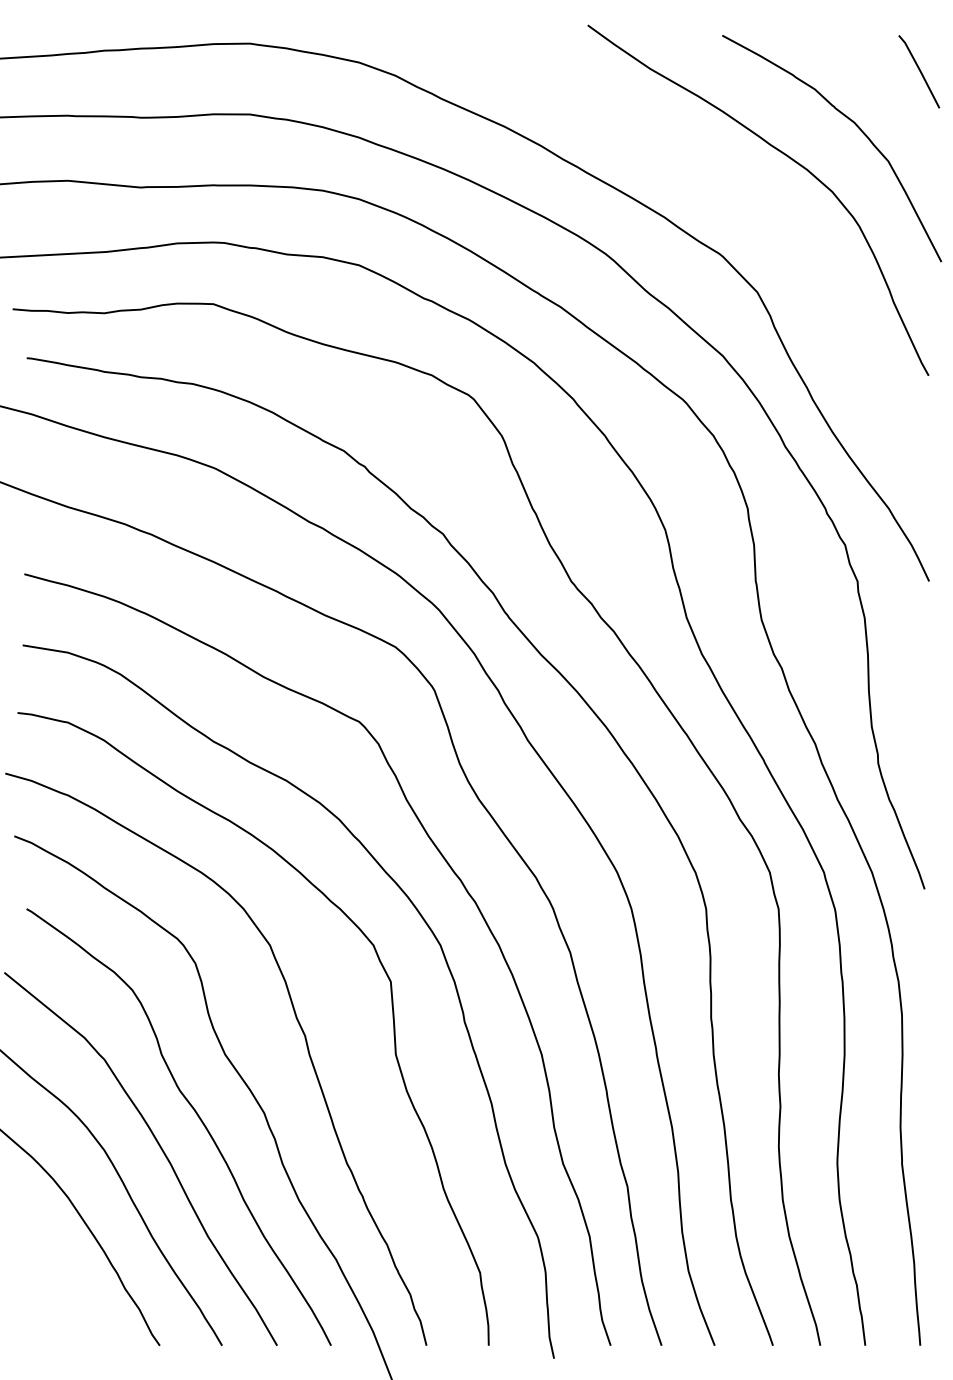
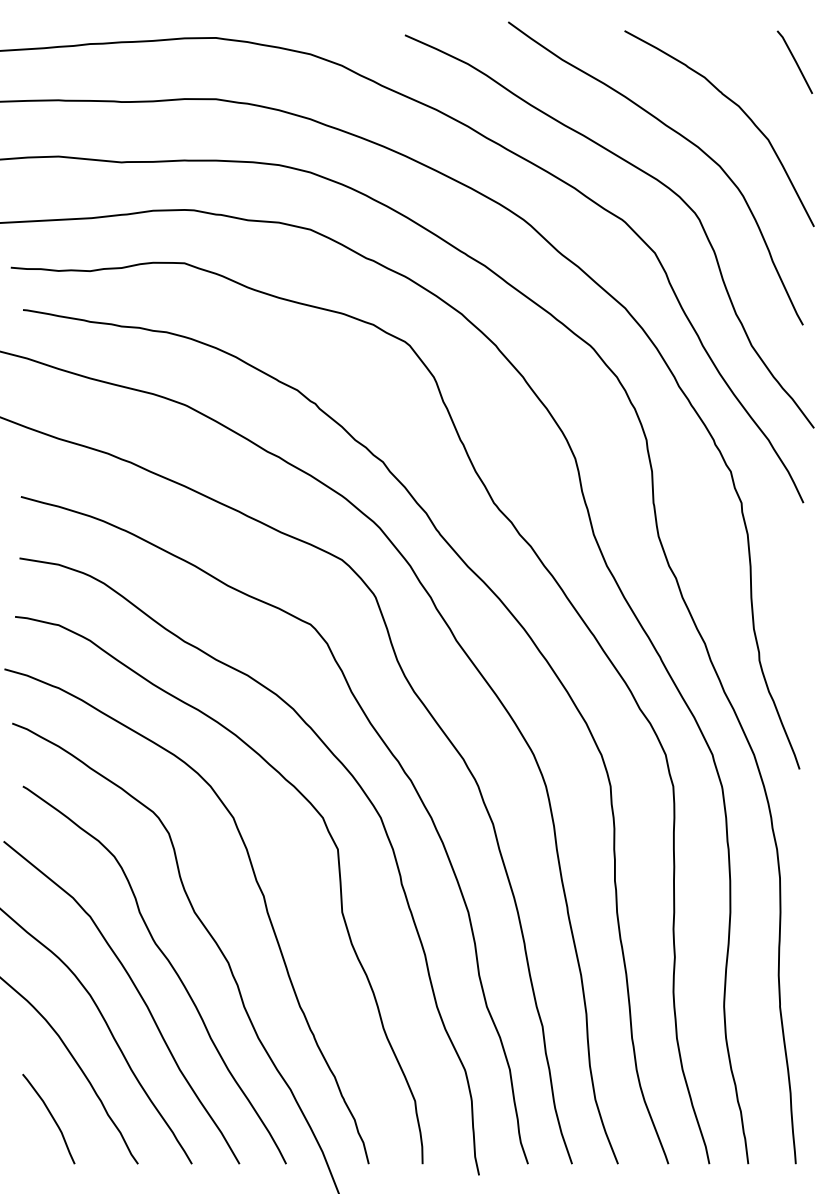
curve: (742, 198) -> (642, 171), added
curve: (60, 1292) -> (52, 1118), added

